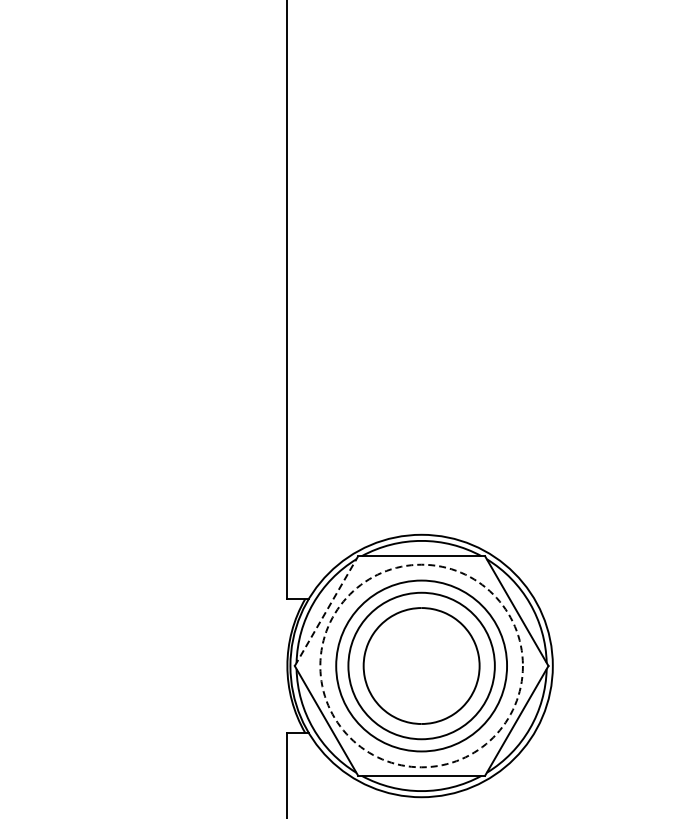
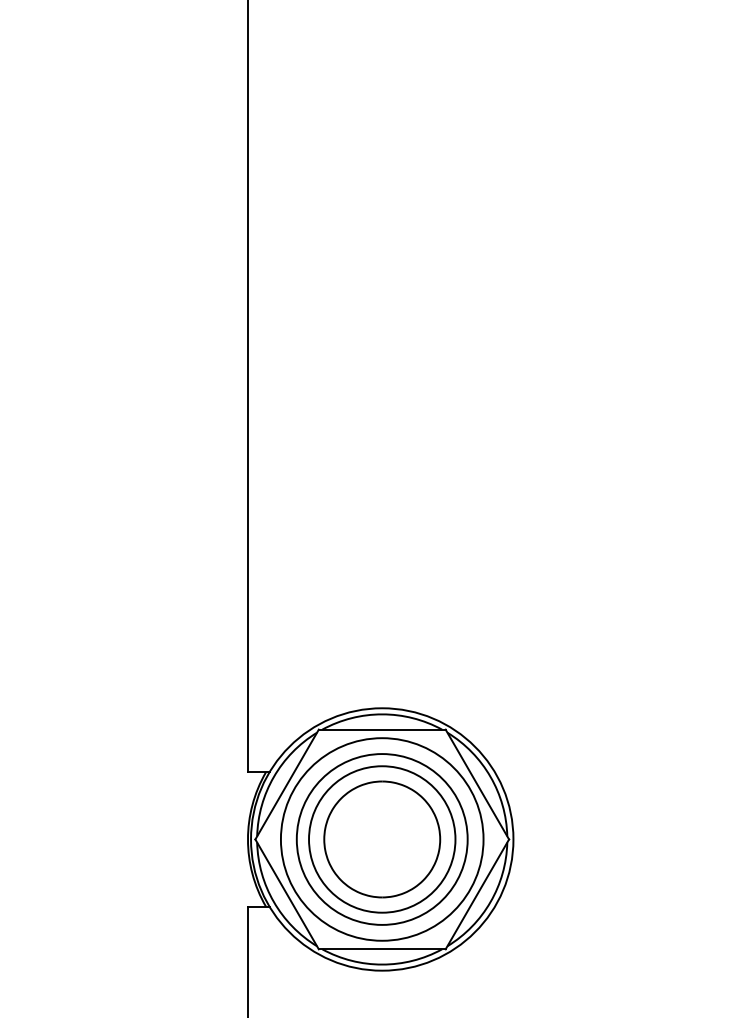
line: (326, 611) -> (287, 784), dashed -> solid
circle: (420, 666) -> (381, 839), dashed -> solid

